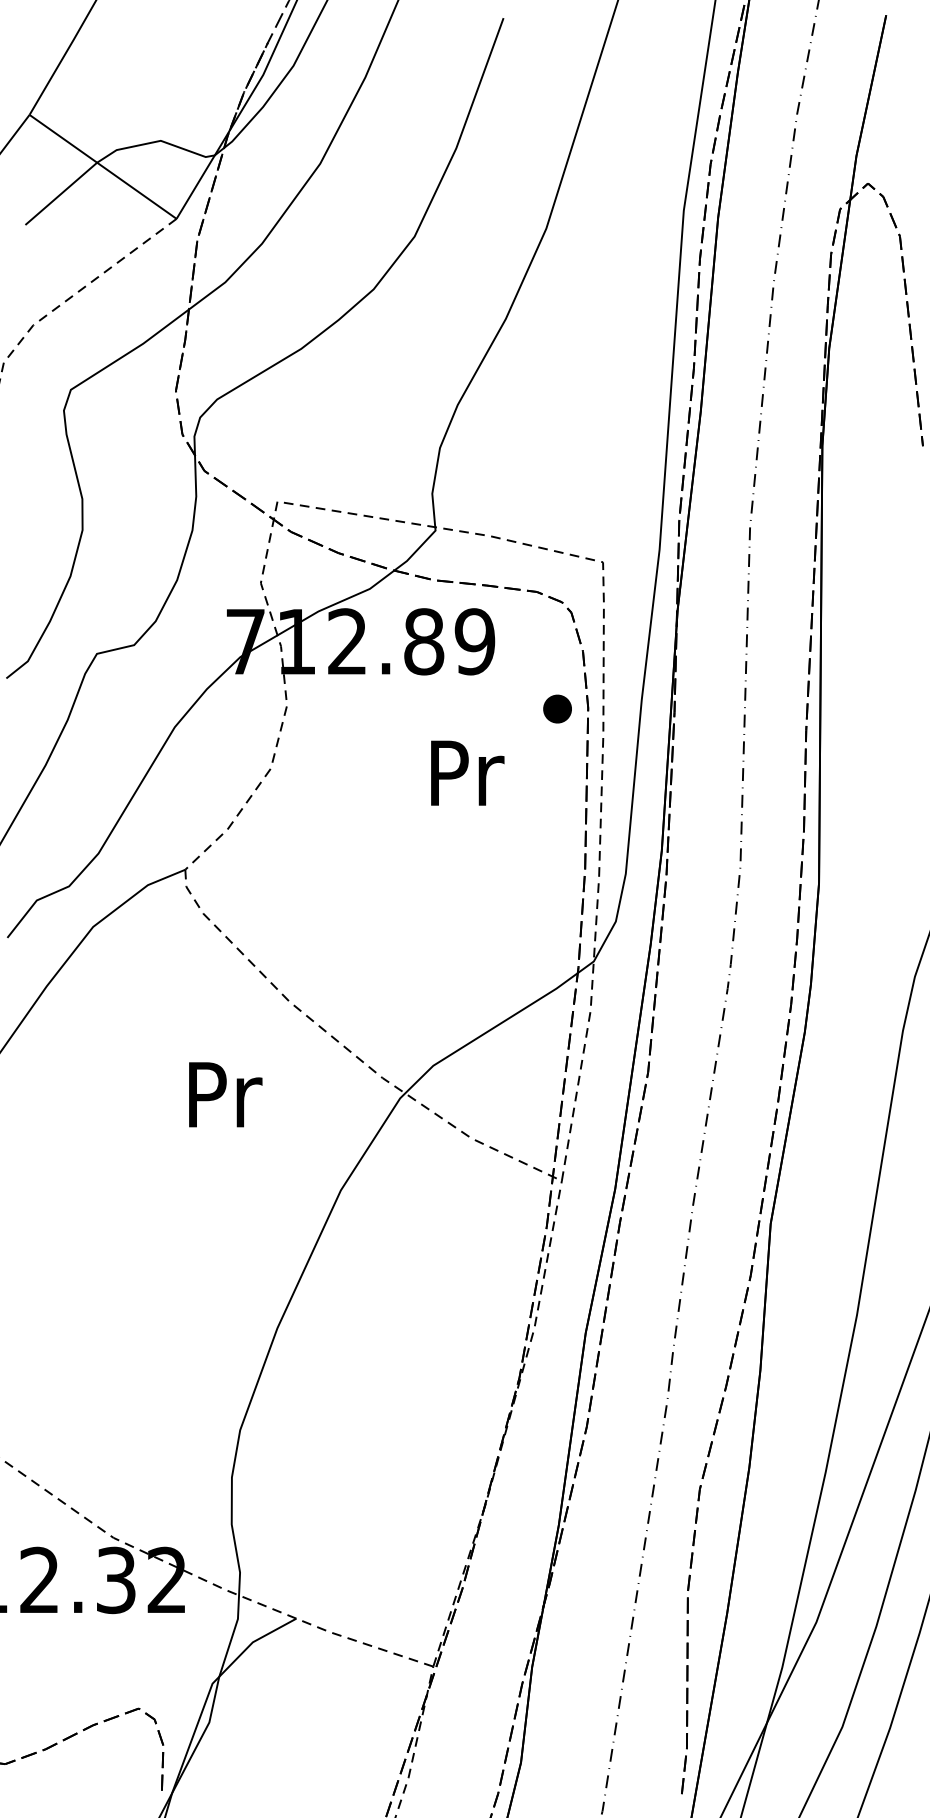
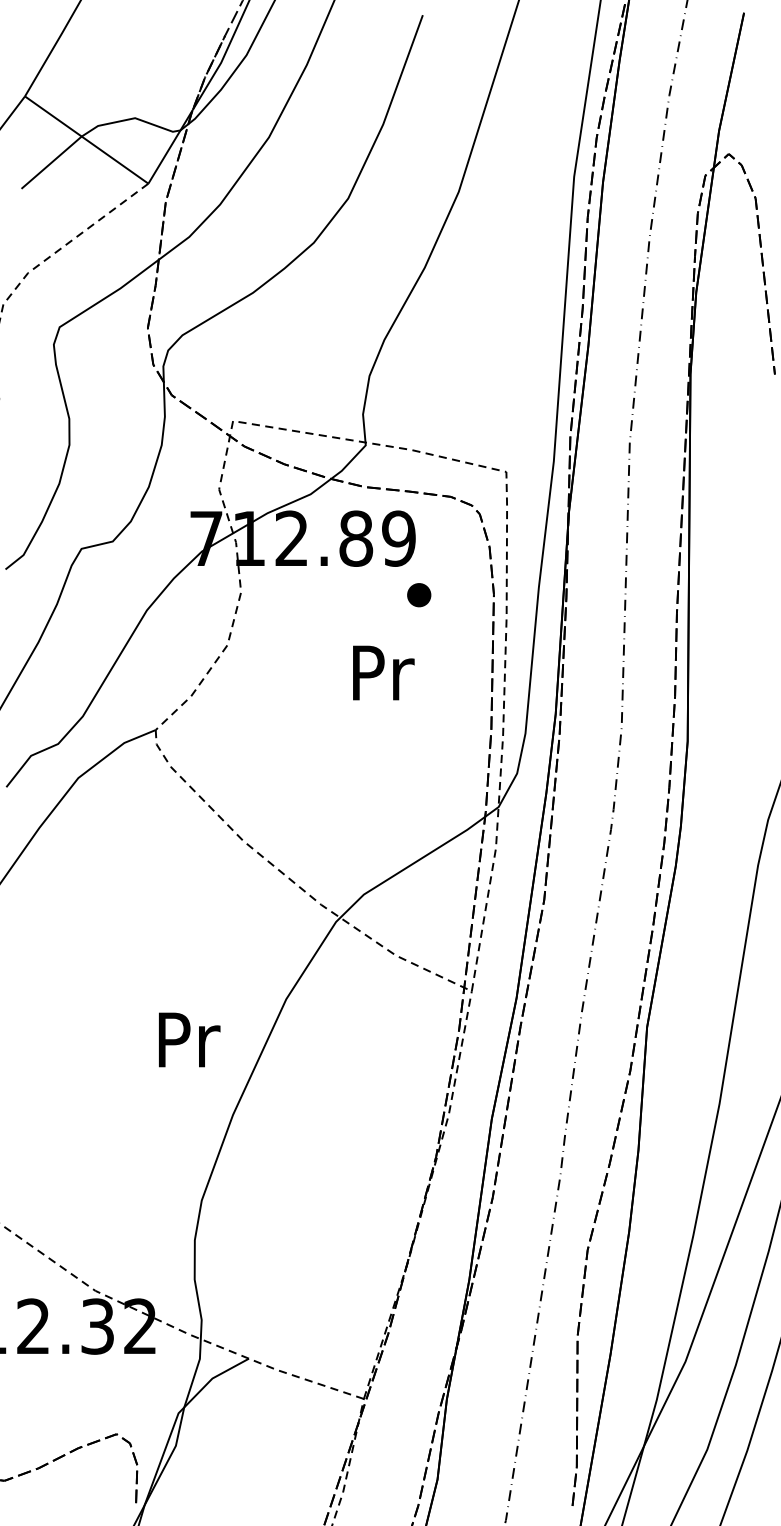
part: (557, 709) -> (419, 595), moved
text: (467, 772) -> (383, 672), moved
text: (225, 1094) -> (189, 1039), moved

